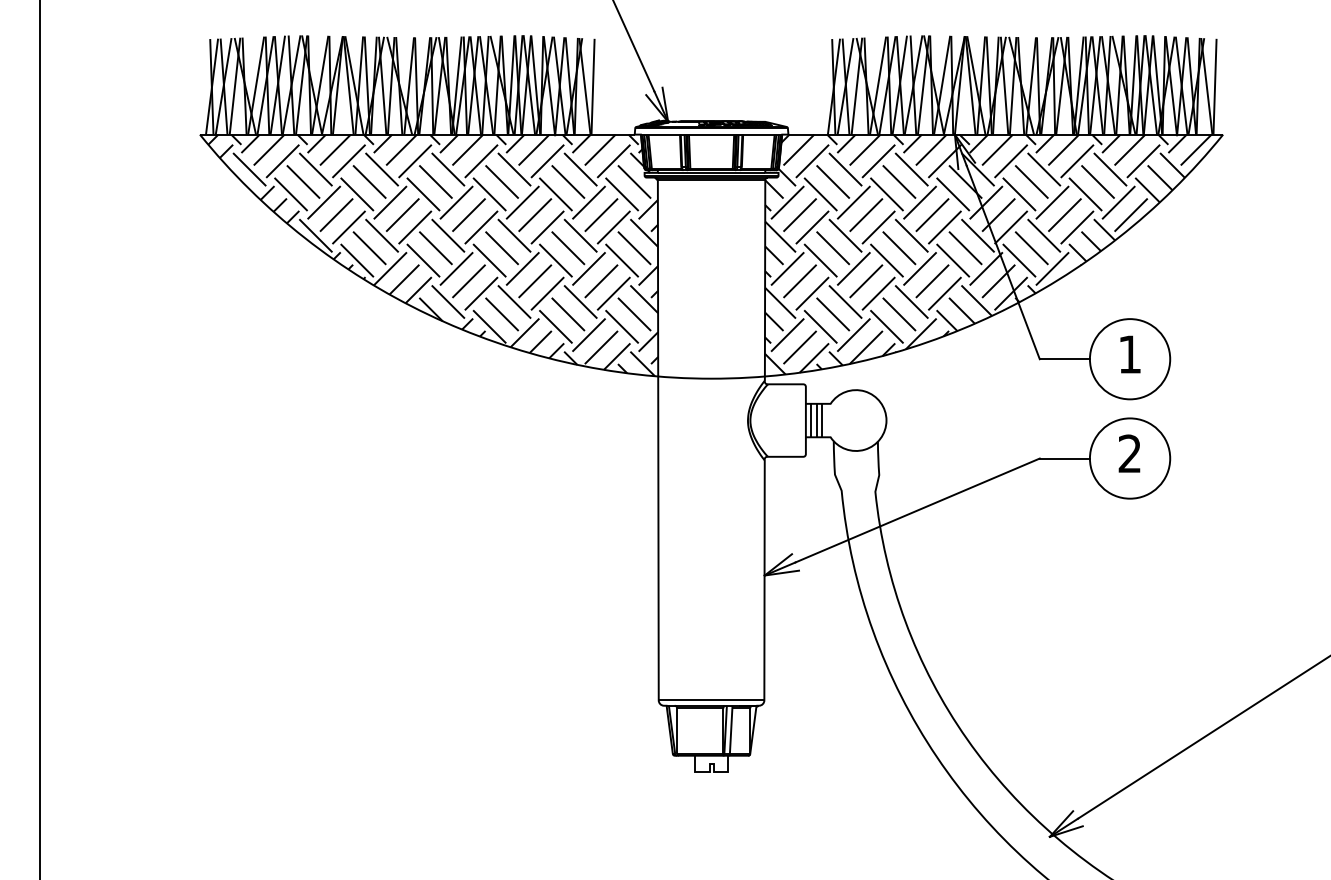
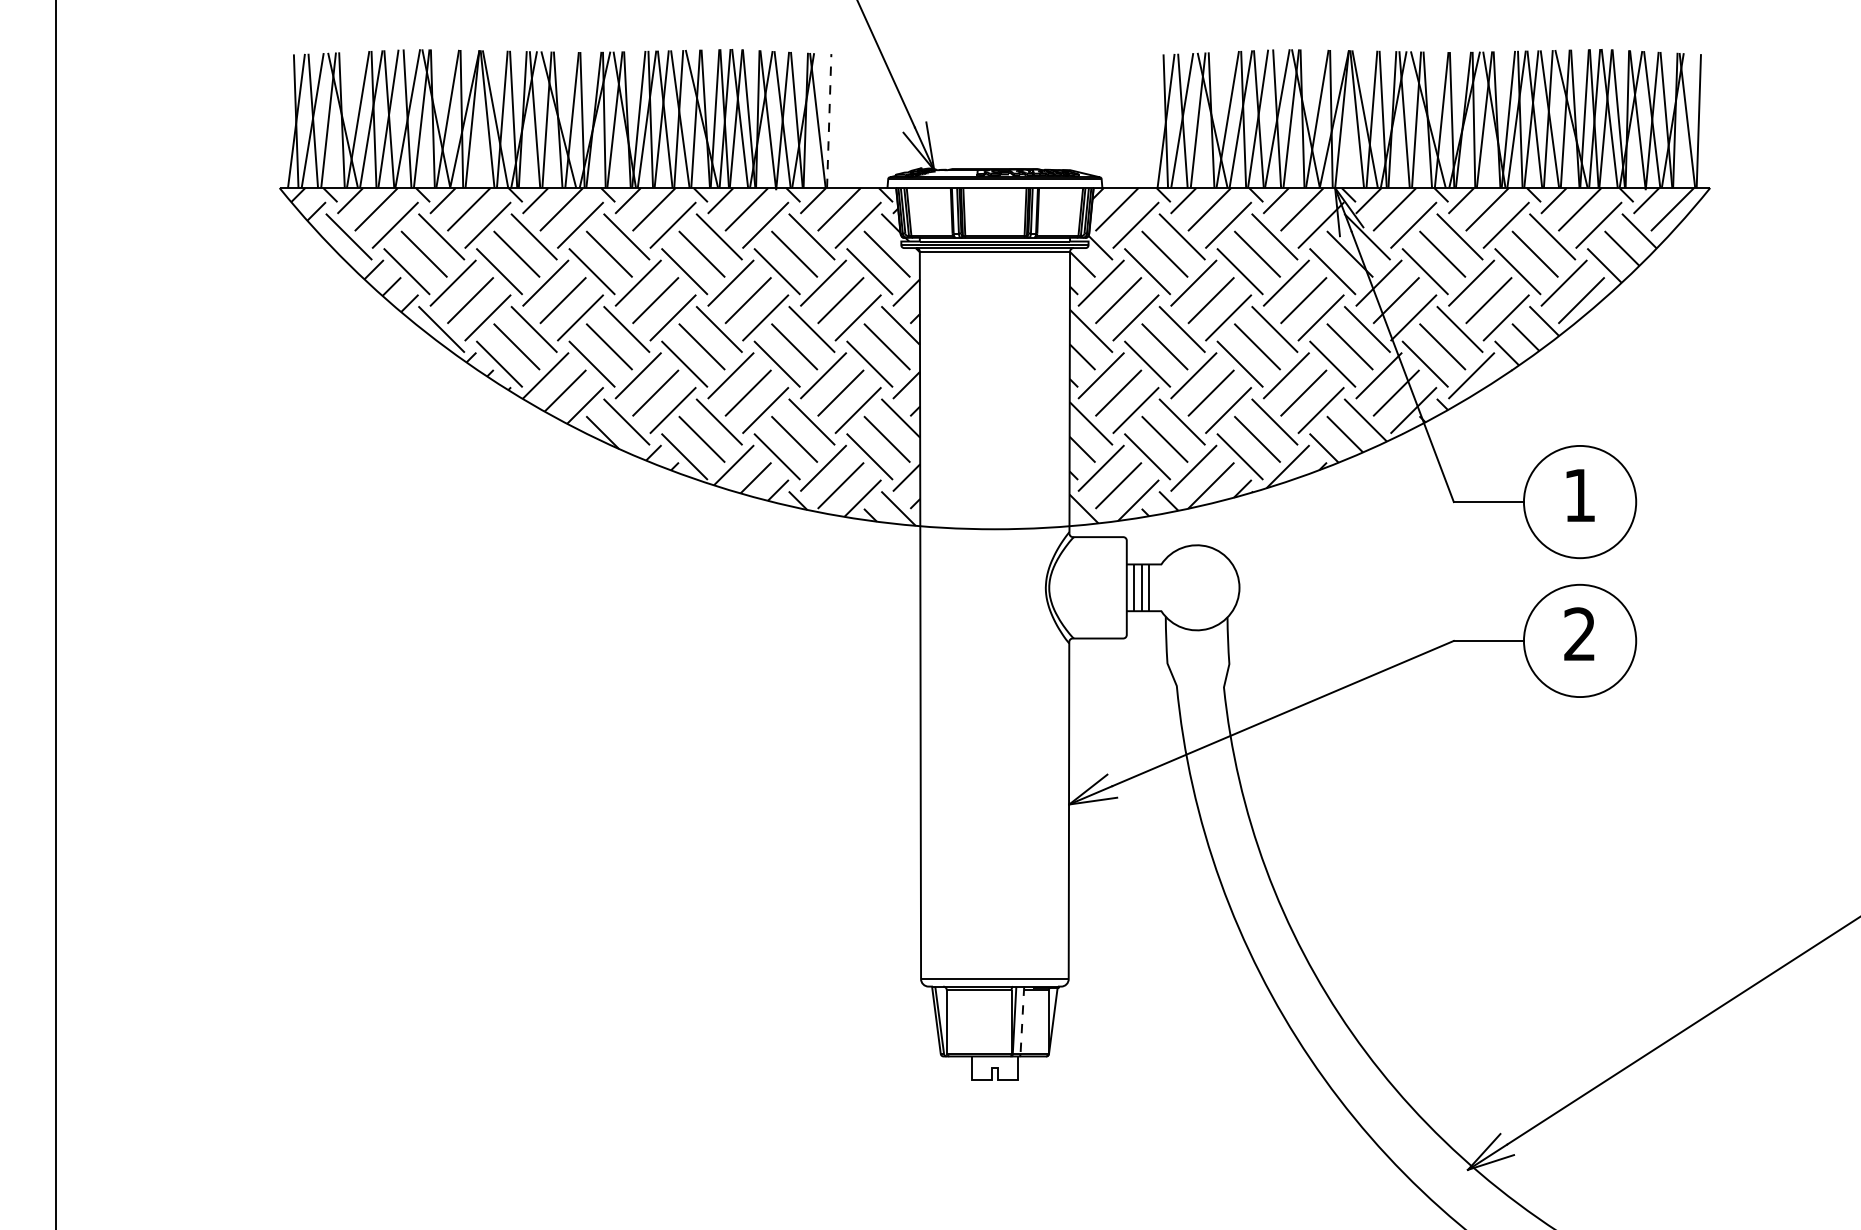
line: (593, 87) -> (829, 121), solid -> dashed
line: (731, 730) -> (1022, 1020), solid -> dashed

